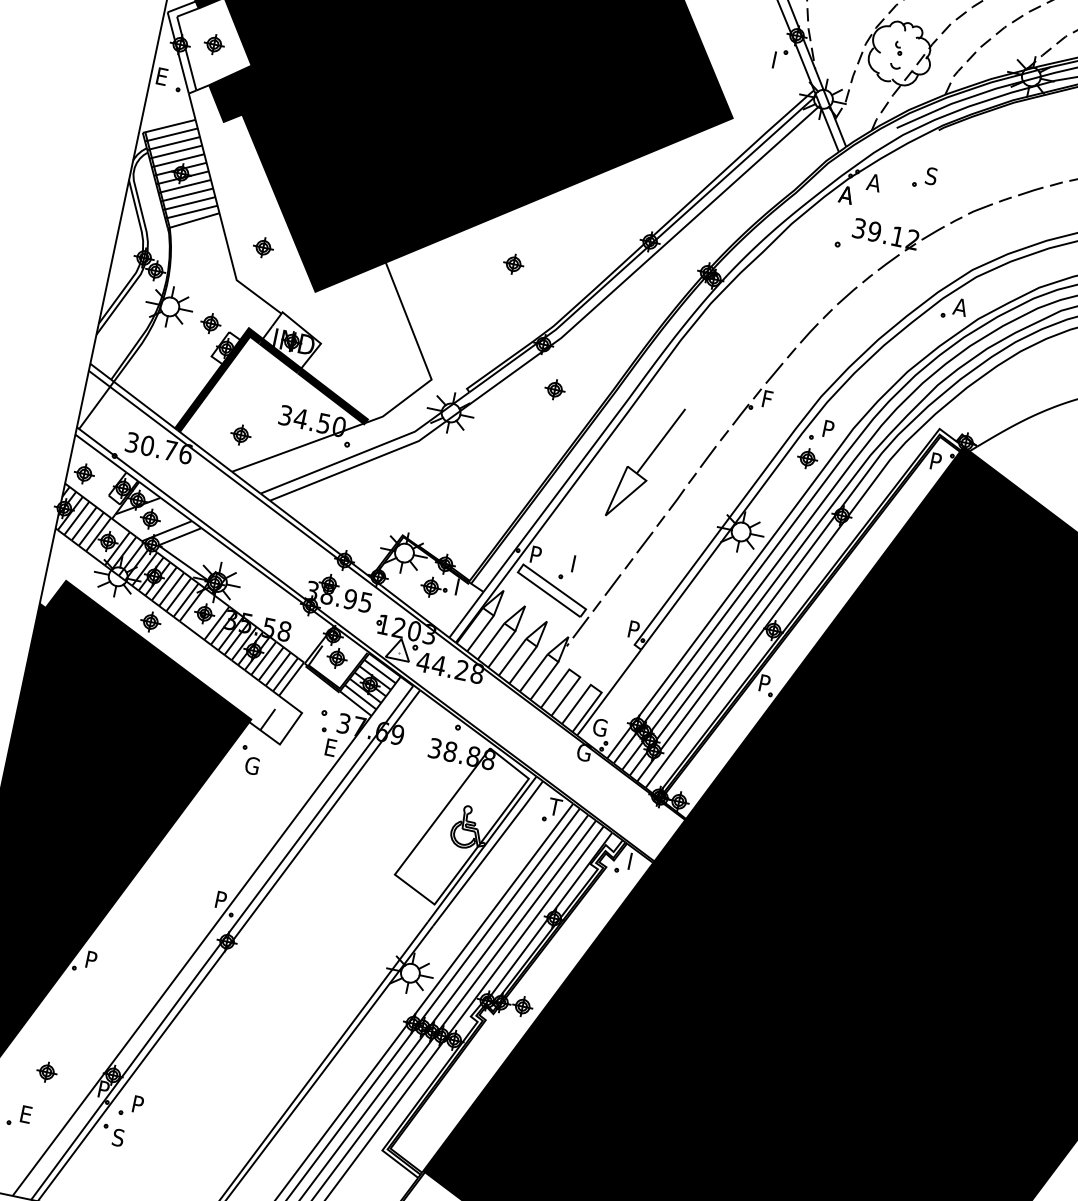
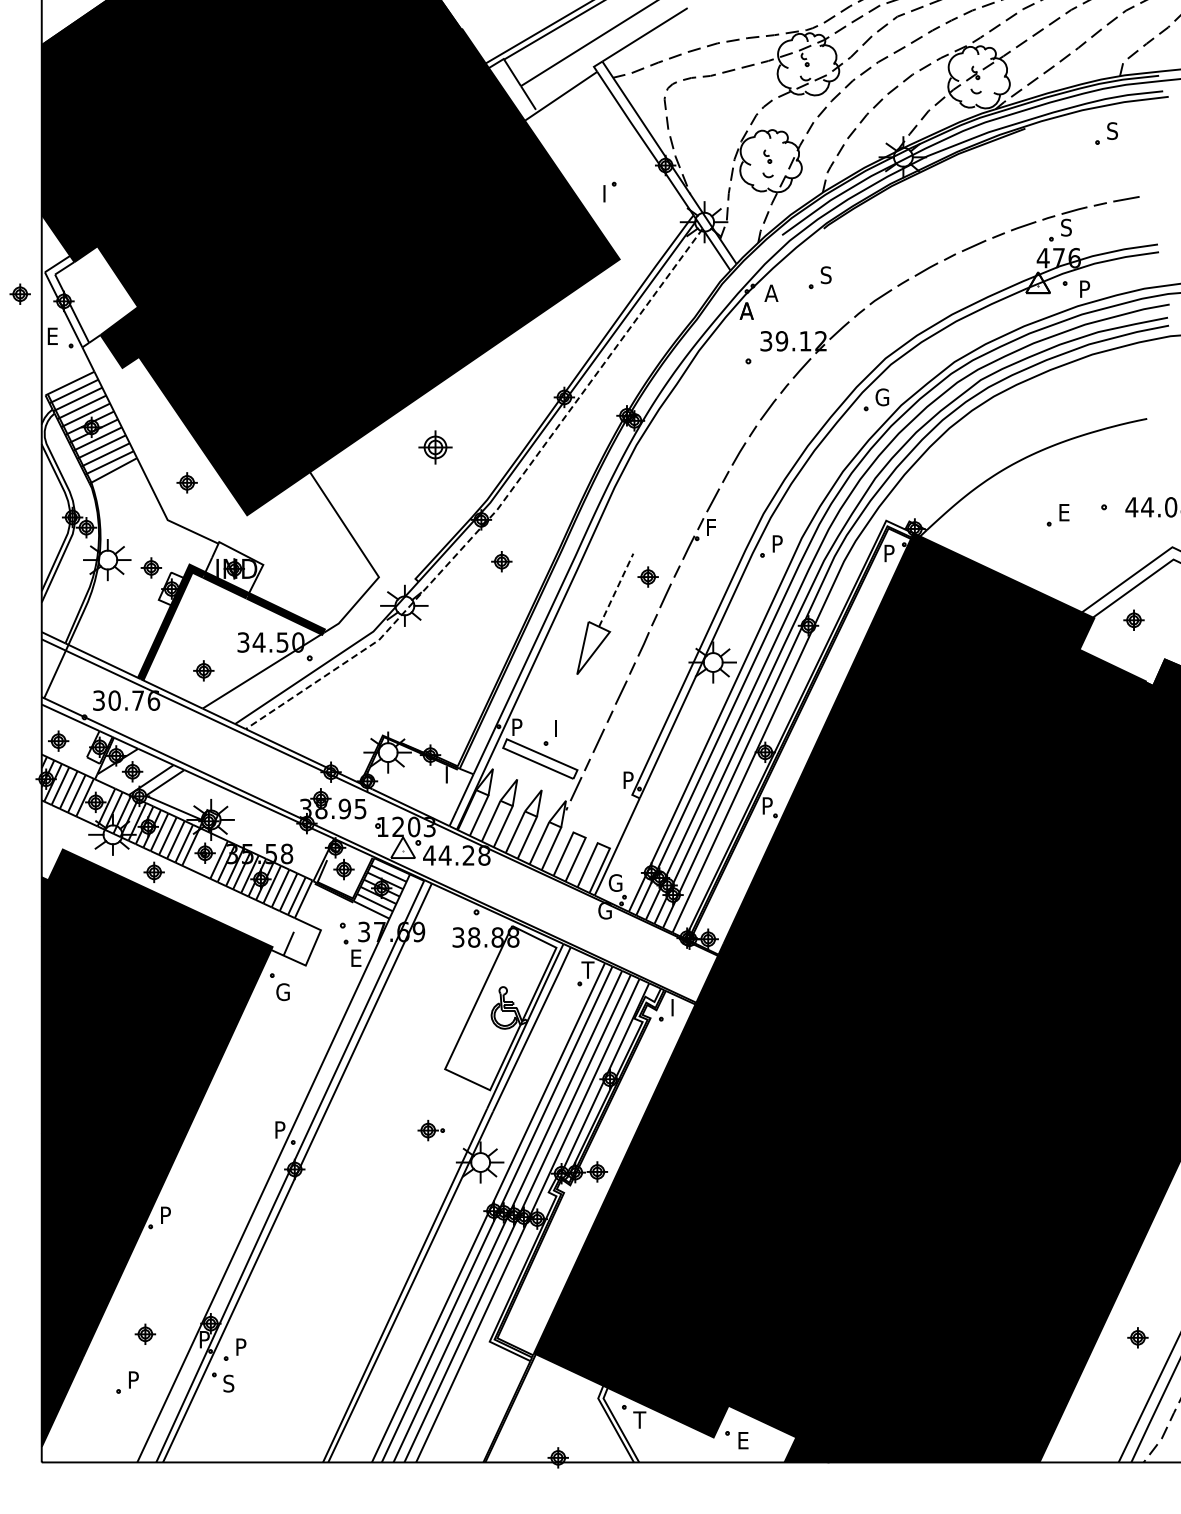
part: (213, 43) -> (19, 293), moved
part: (779, 58) -> (609, 191), moved
part: (513, 264) -> (435, 447), size x1.6
text: (960, 307) -> (881, 397), A -> G
line: (565, 334) -> (500, 505), solid -> dashed
line: (661, 440) -> (616, 589), solid -> dashed
part: (807, 457) -> (647, 576), moved
part: (433, 587) -> (430, 1130), moved
text: (26, 1114) -> (134, 1379), E -> P

